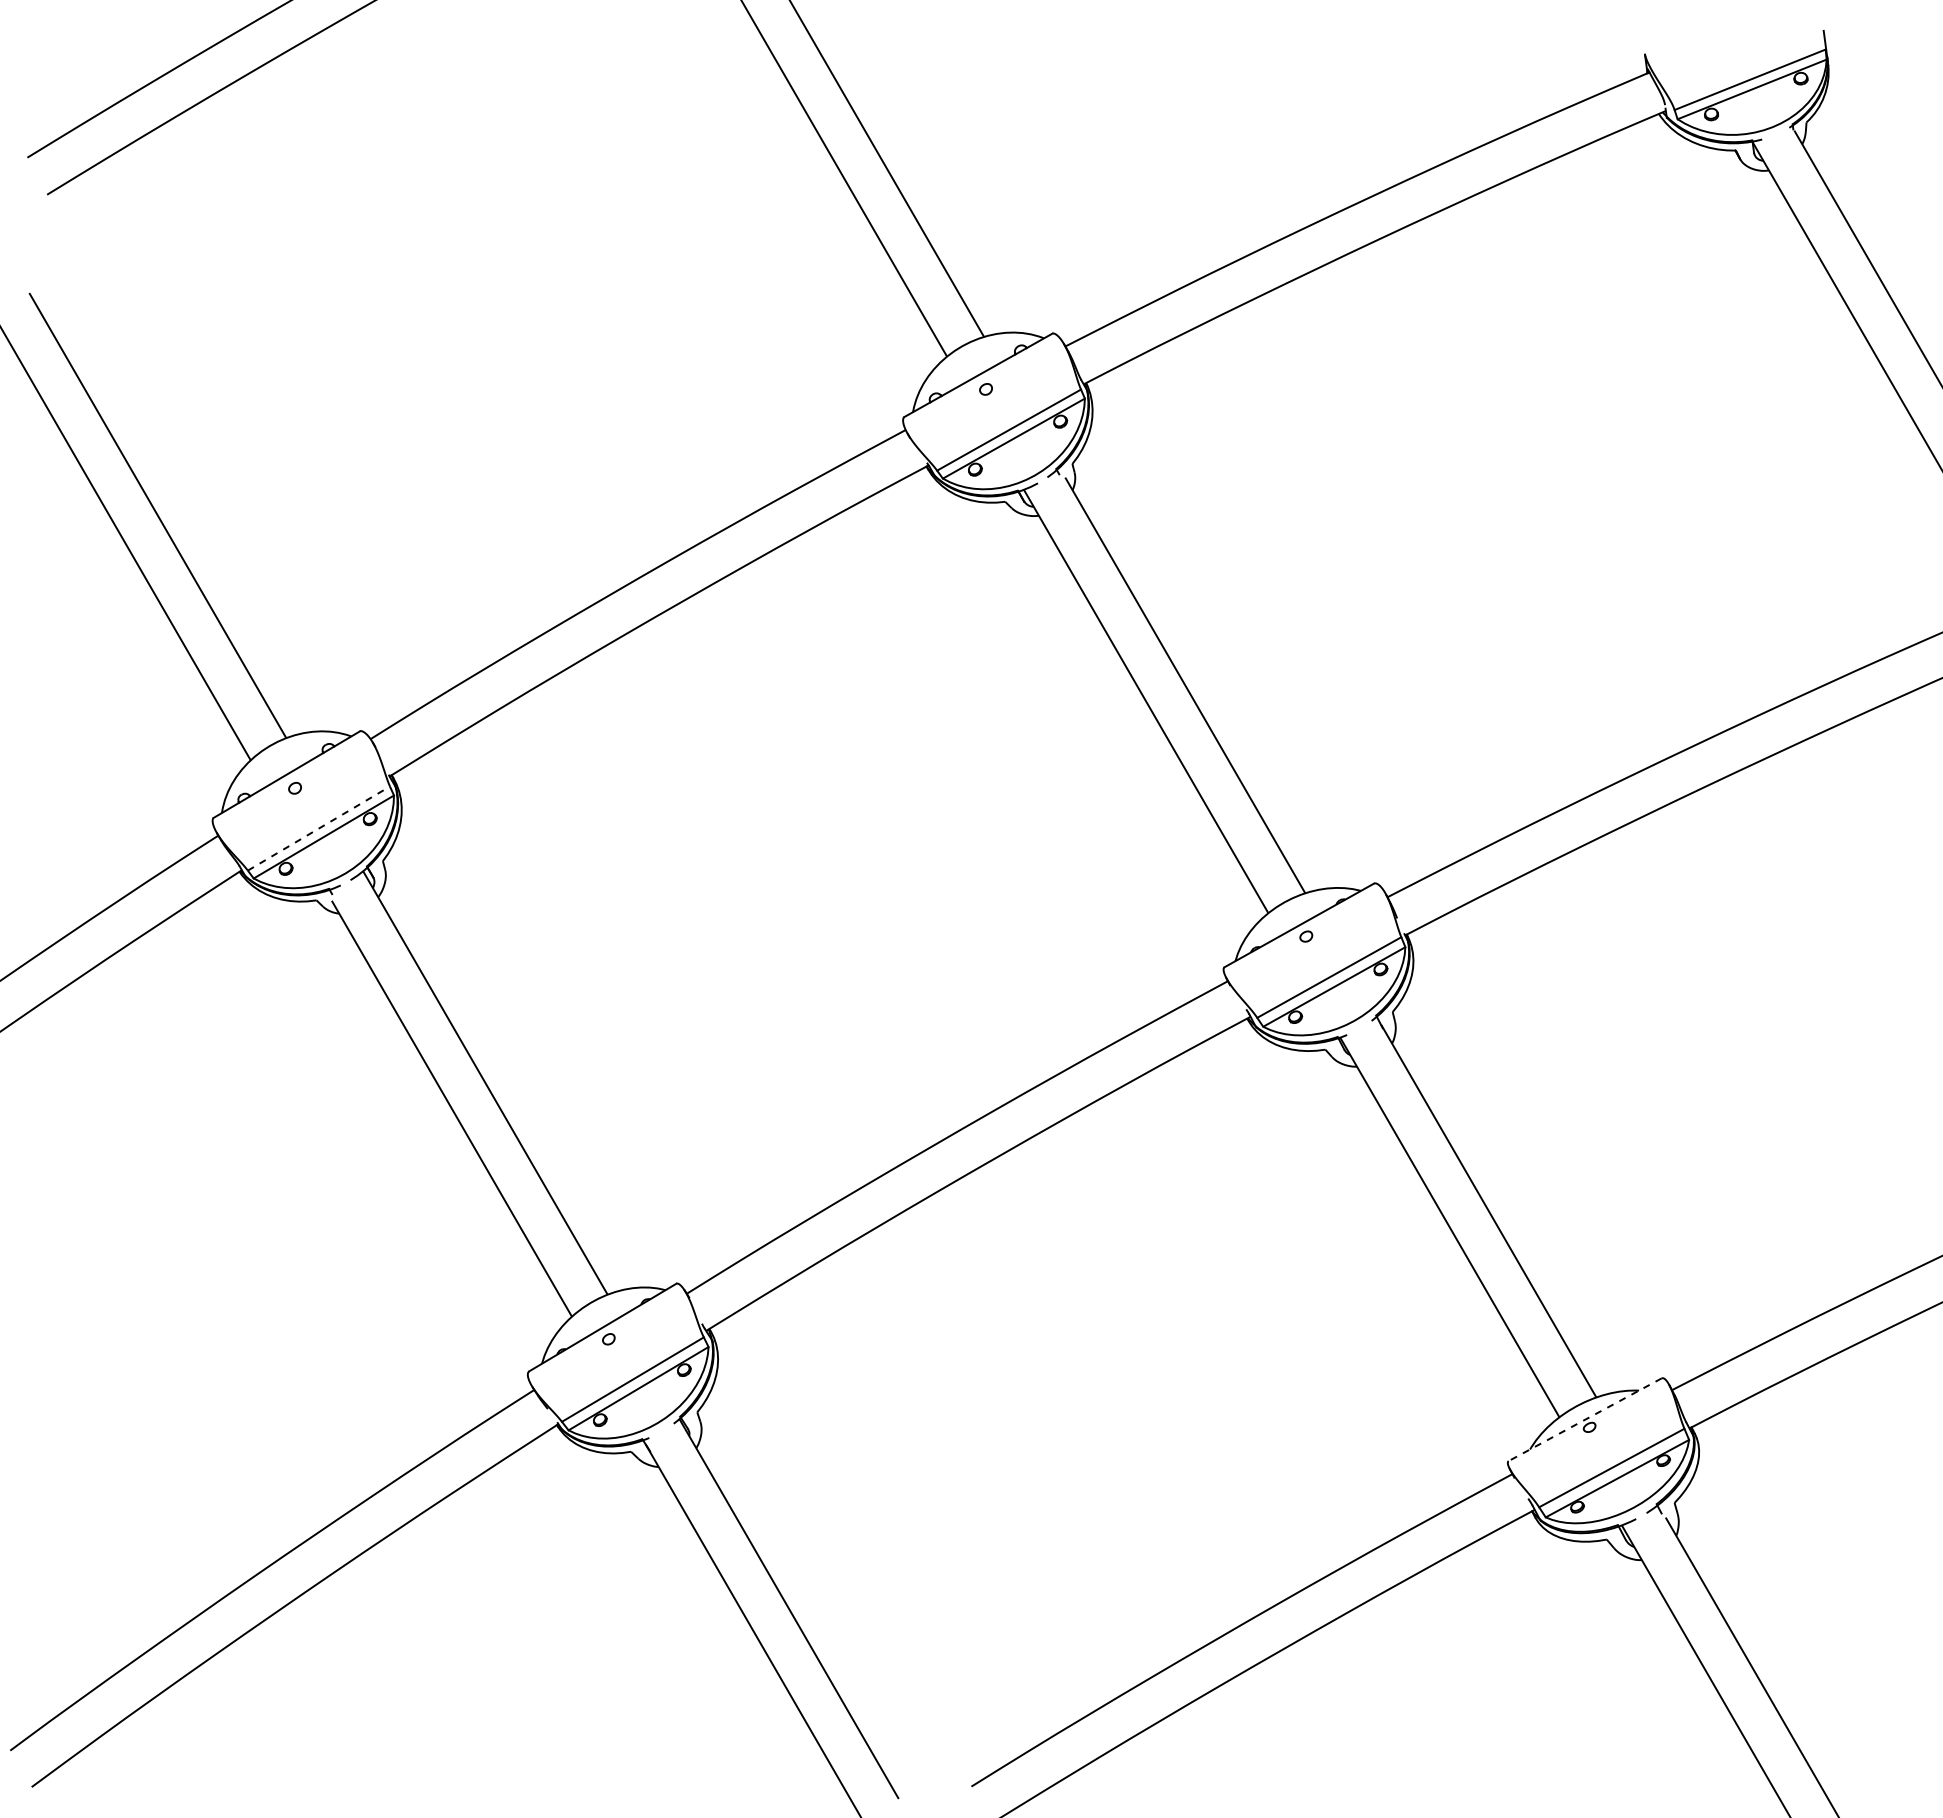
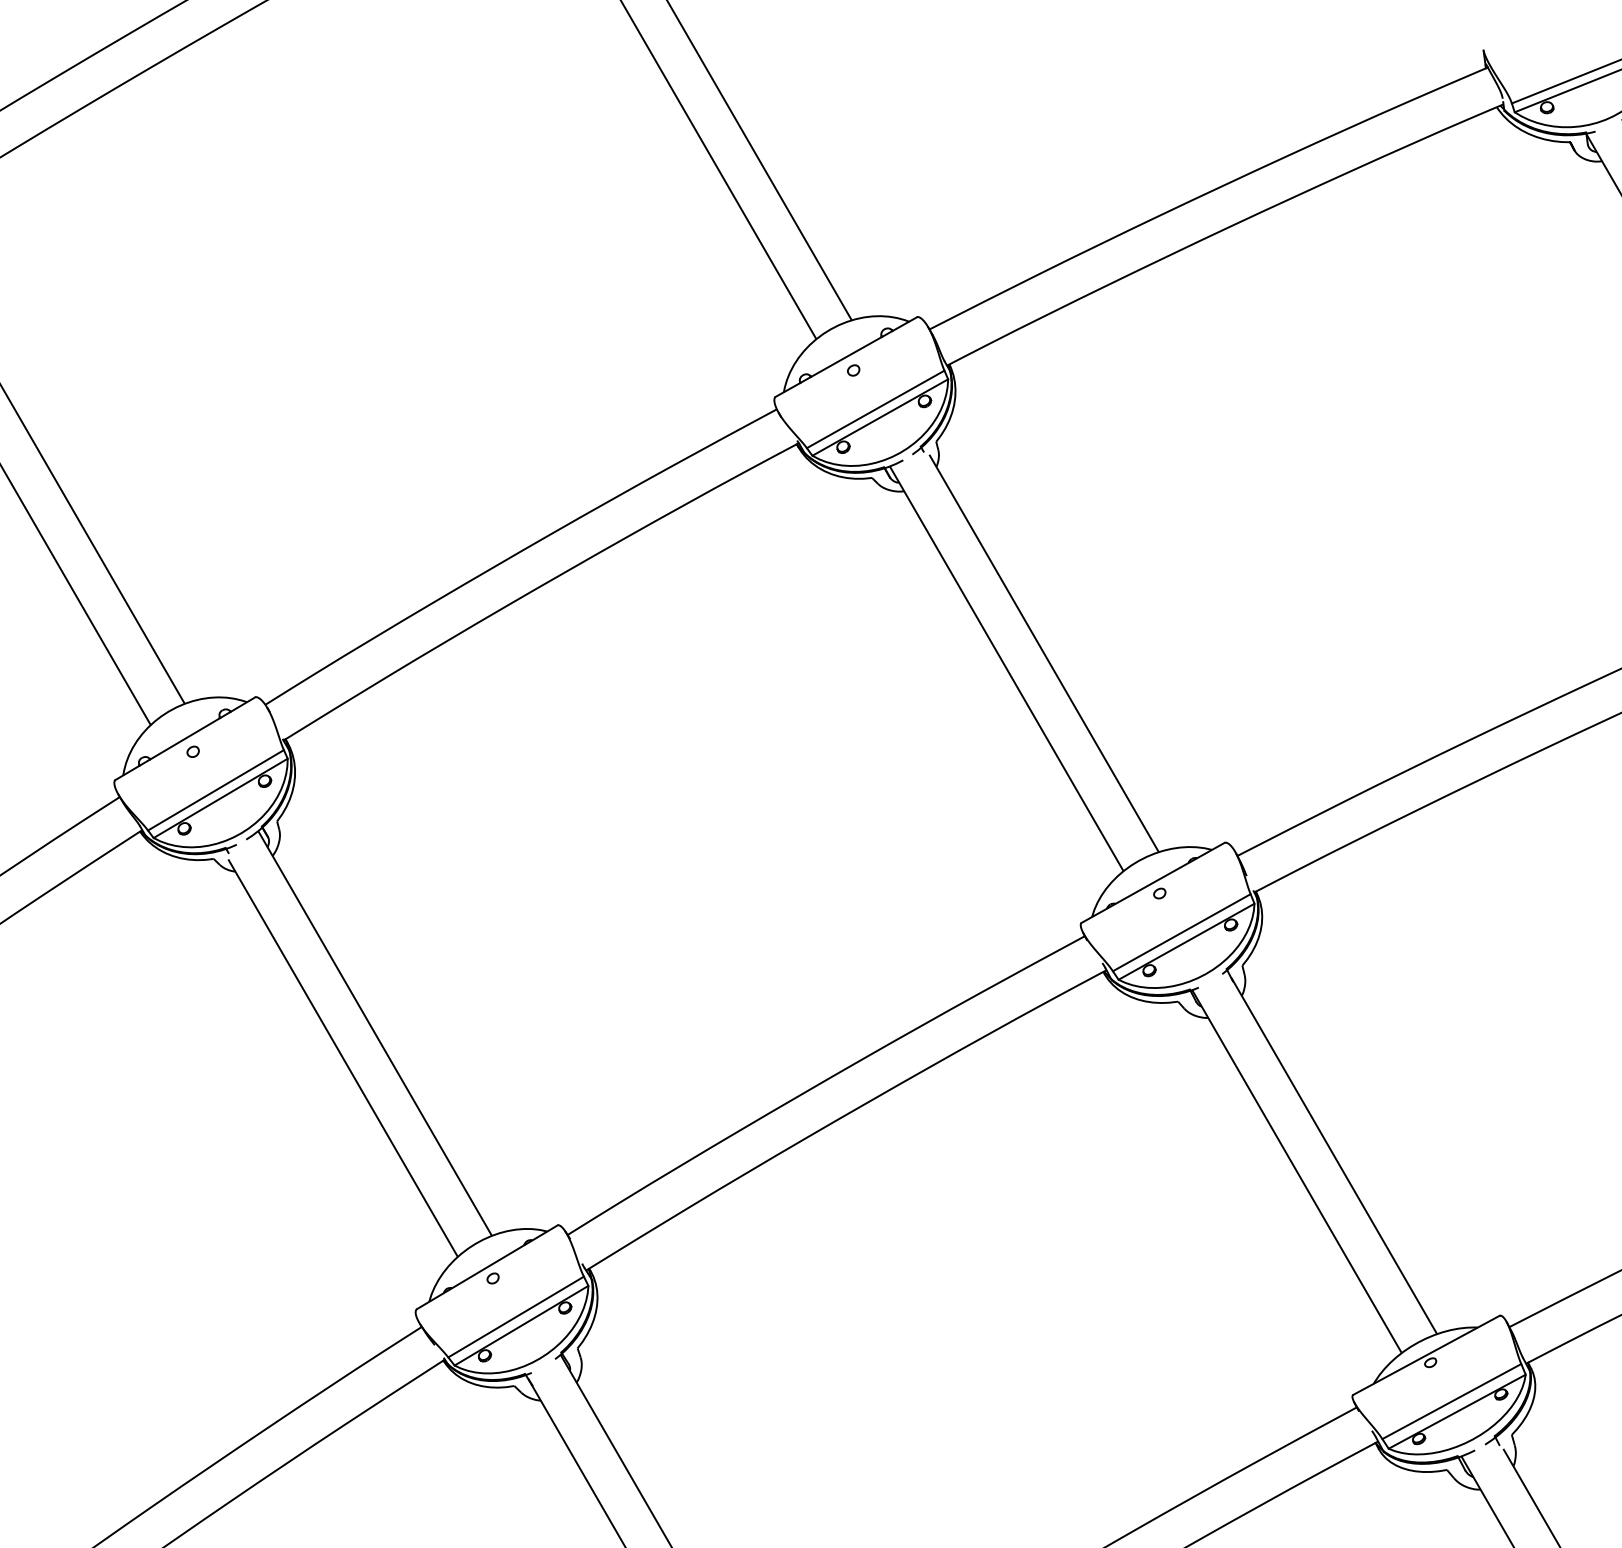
line: (318, 828) -> (215, 790), dashed -> solid
line: (1585, 1419) -> (1426, 1355), dashed -> solid

